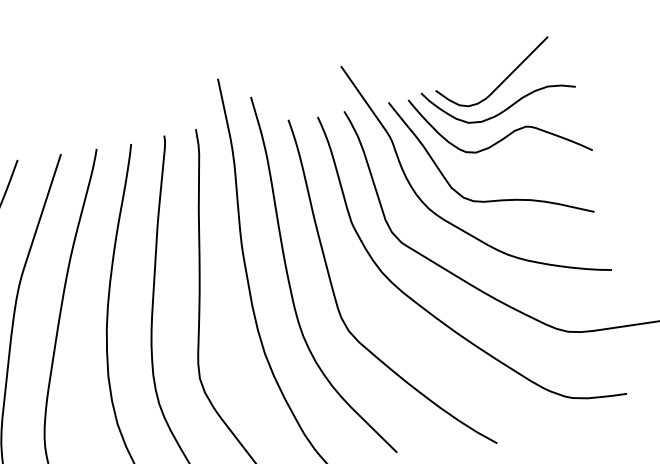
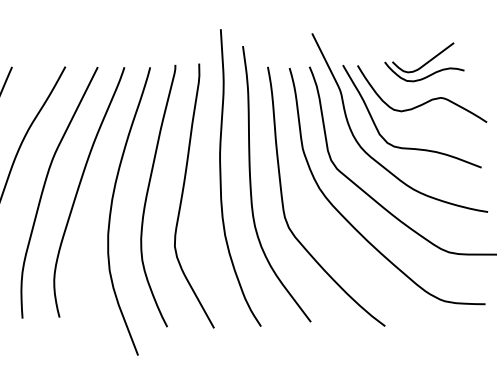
part: (497, 82) -> (424, 62), size x0.7

